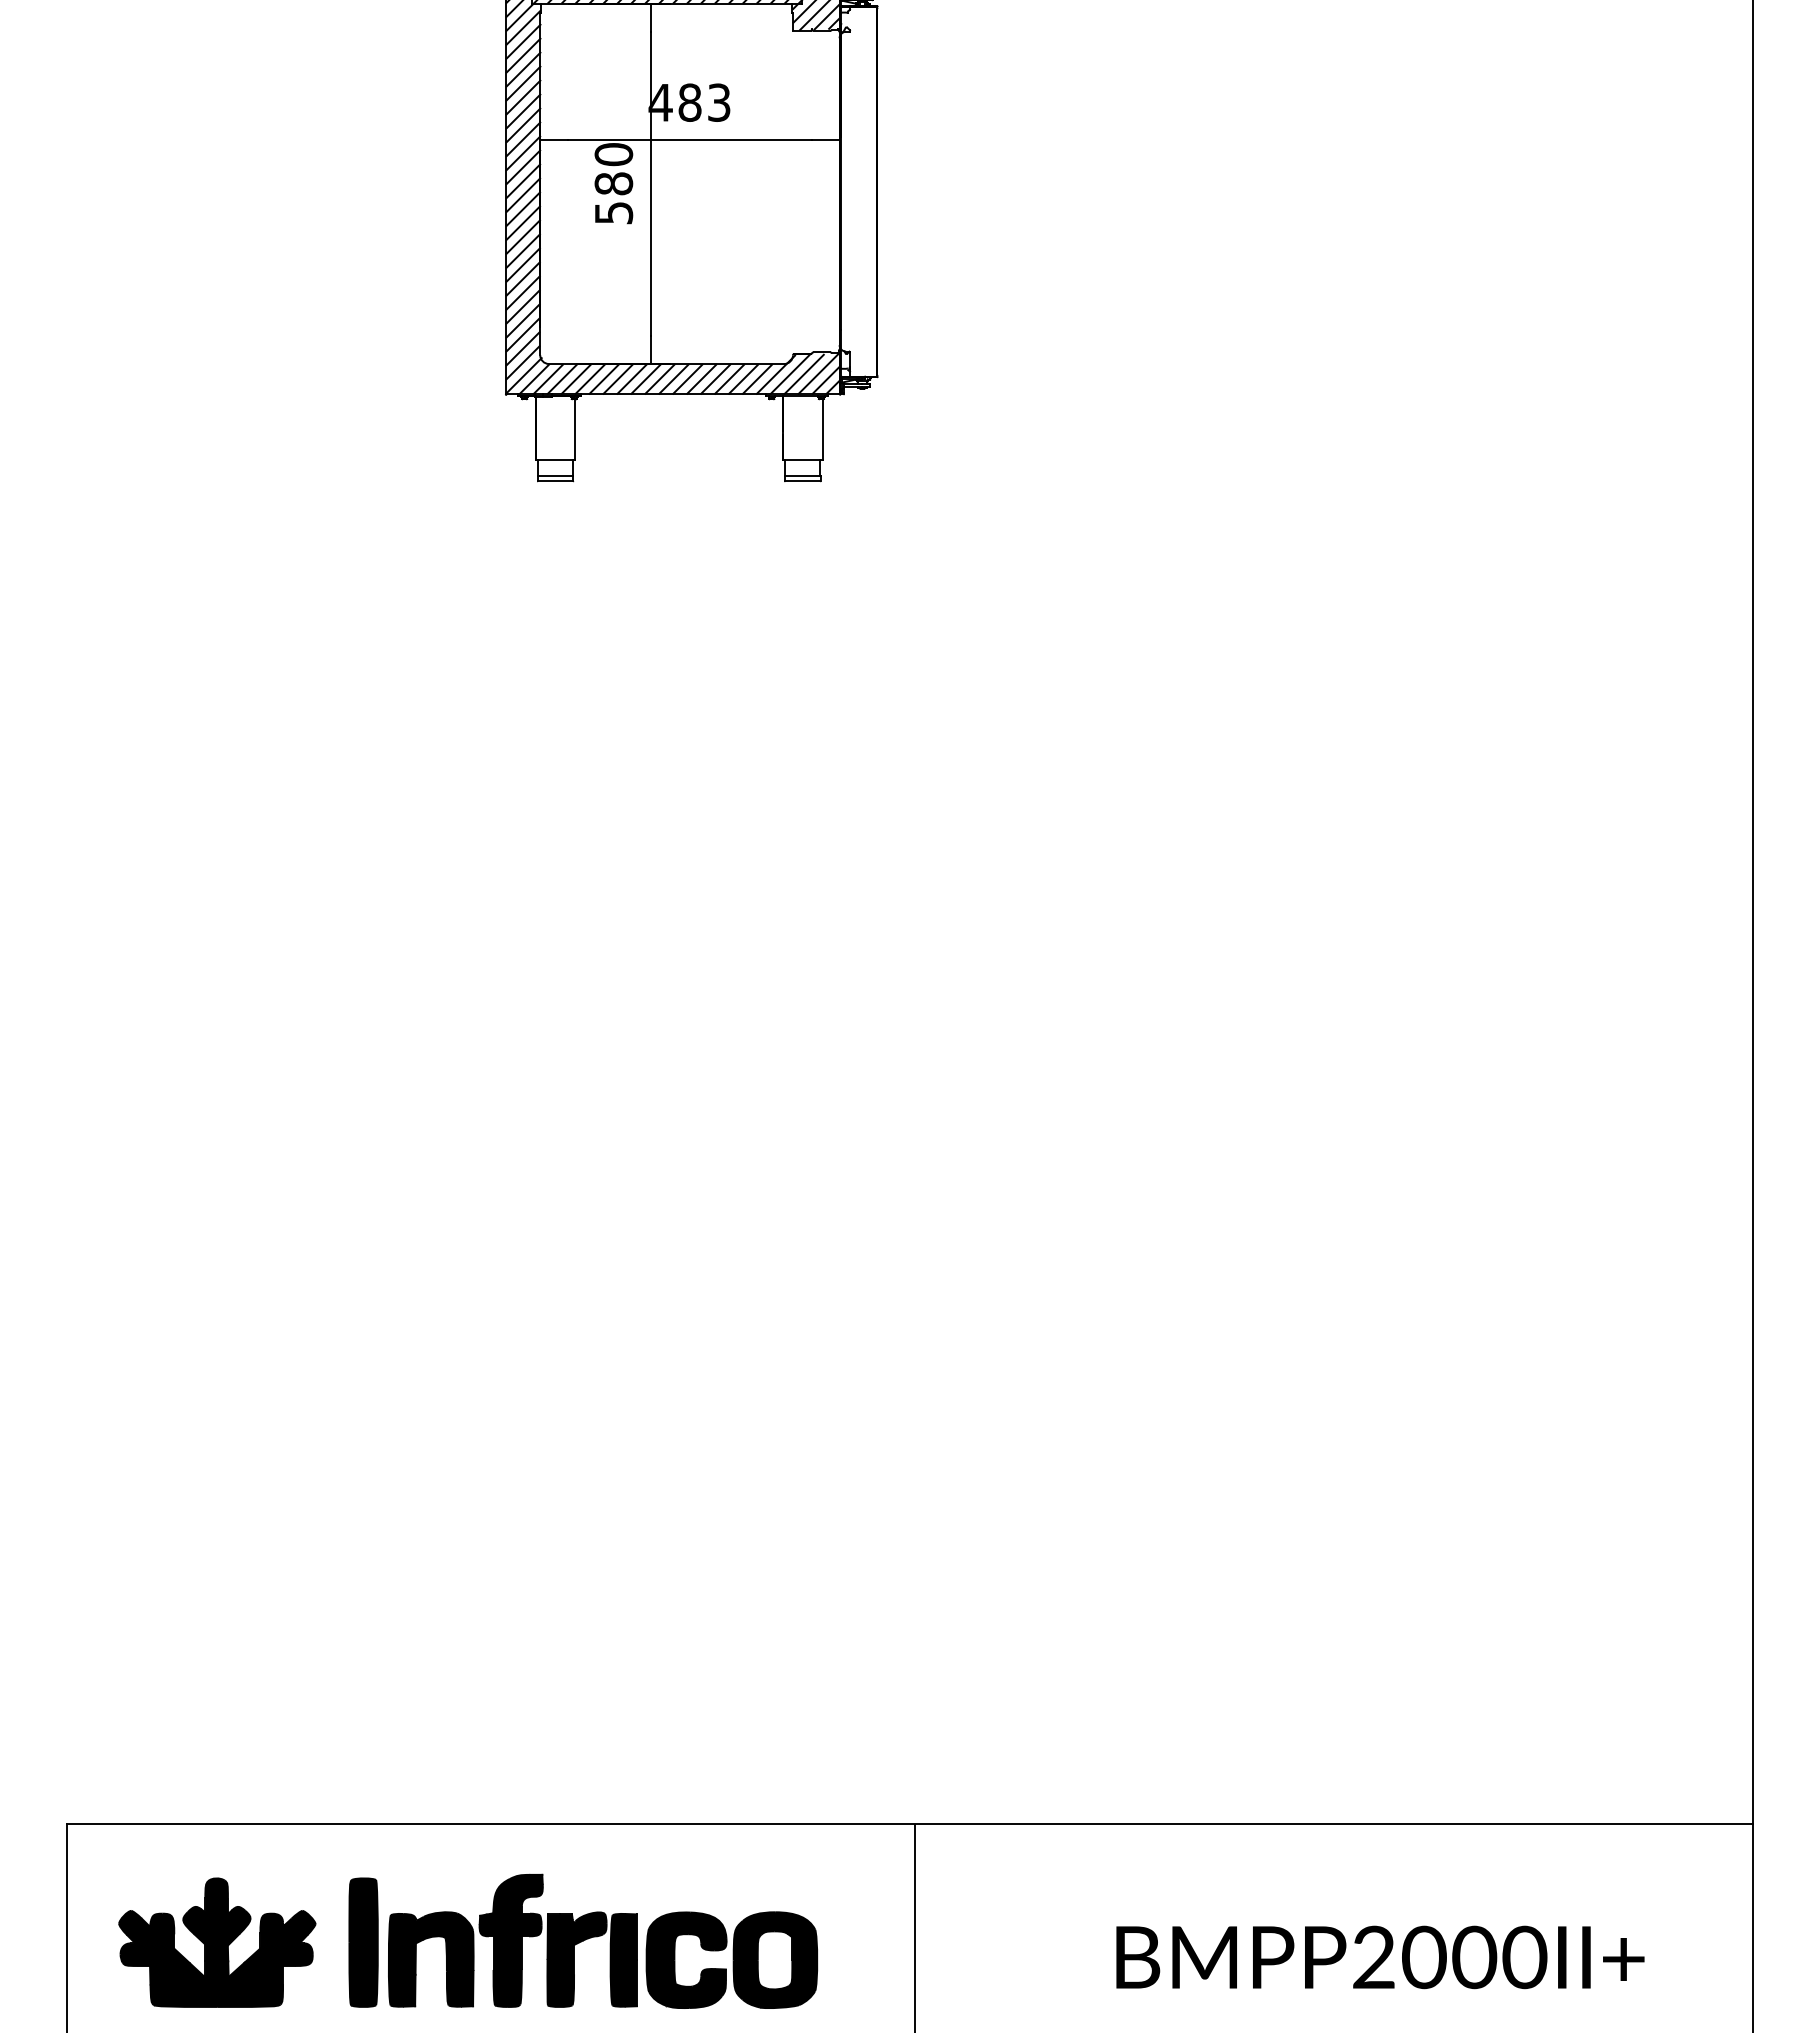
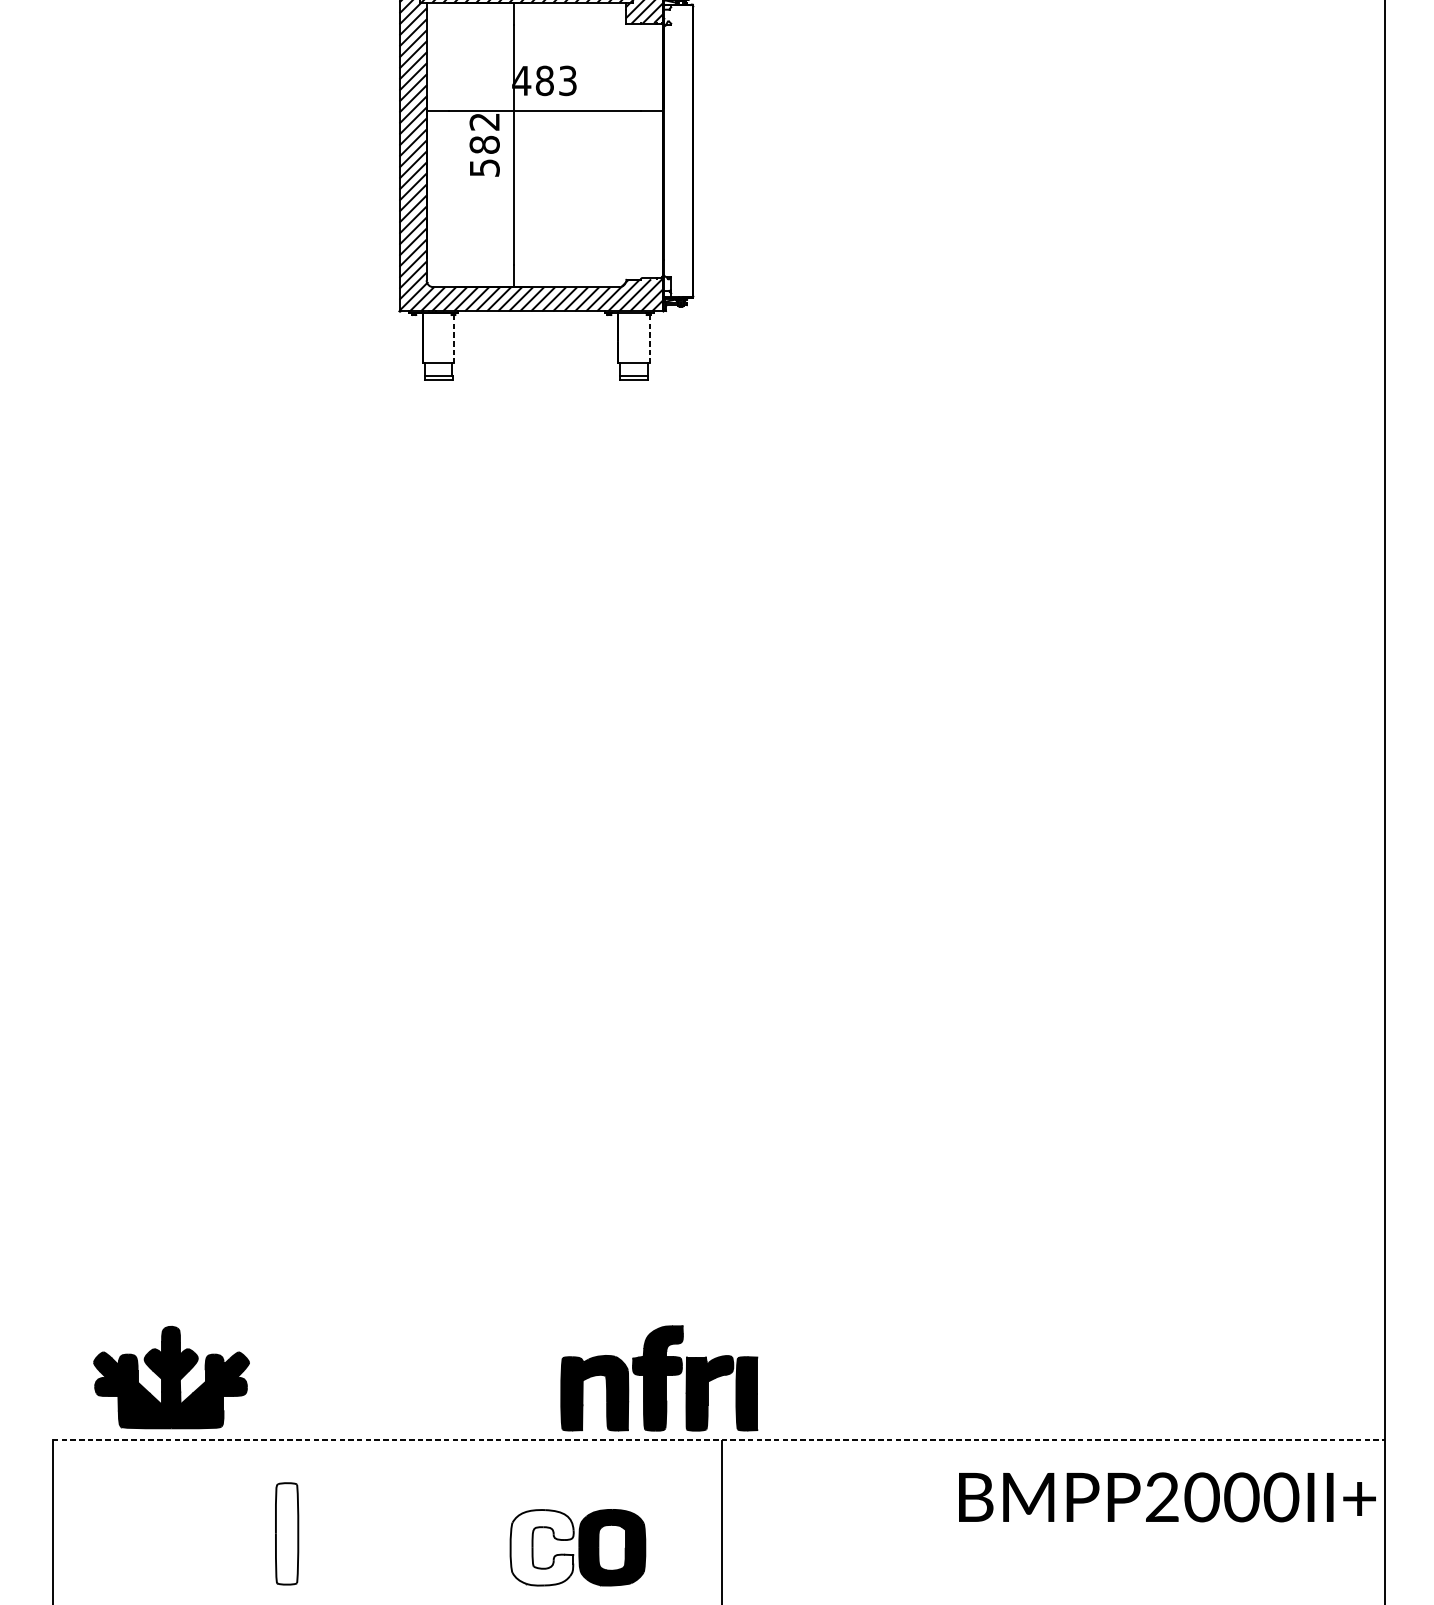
text: (613, 154) -> (484, 121), 580 -> 582
line: (575, 429) -> (454, 338), solid -> dashed
line: (822, 429) -> (649, 338), solid -> dashed
line: (910, 1823) -> (718, 1439), solid -> dashed
part: (512, 1940) -> (658, 1378), moved
part: (217, 1942) -> (171, 1377), moved
fill: (363, 1942) -> (287, 1533), removed
text: (1380, 1957) -> (1167, 1497), moved
fill: (686, 1960) -> (542, 1547), removed

